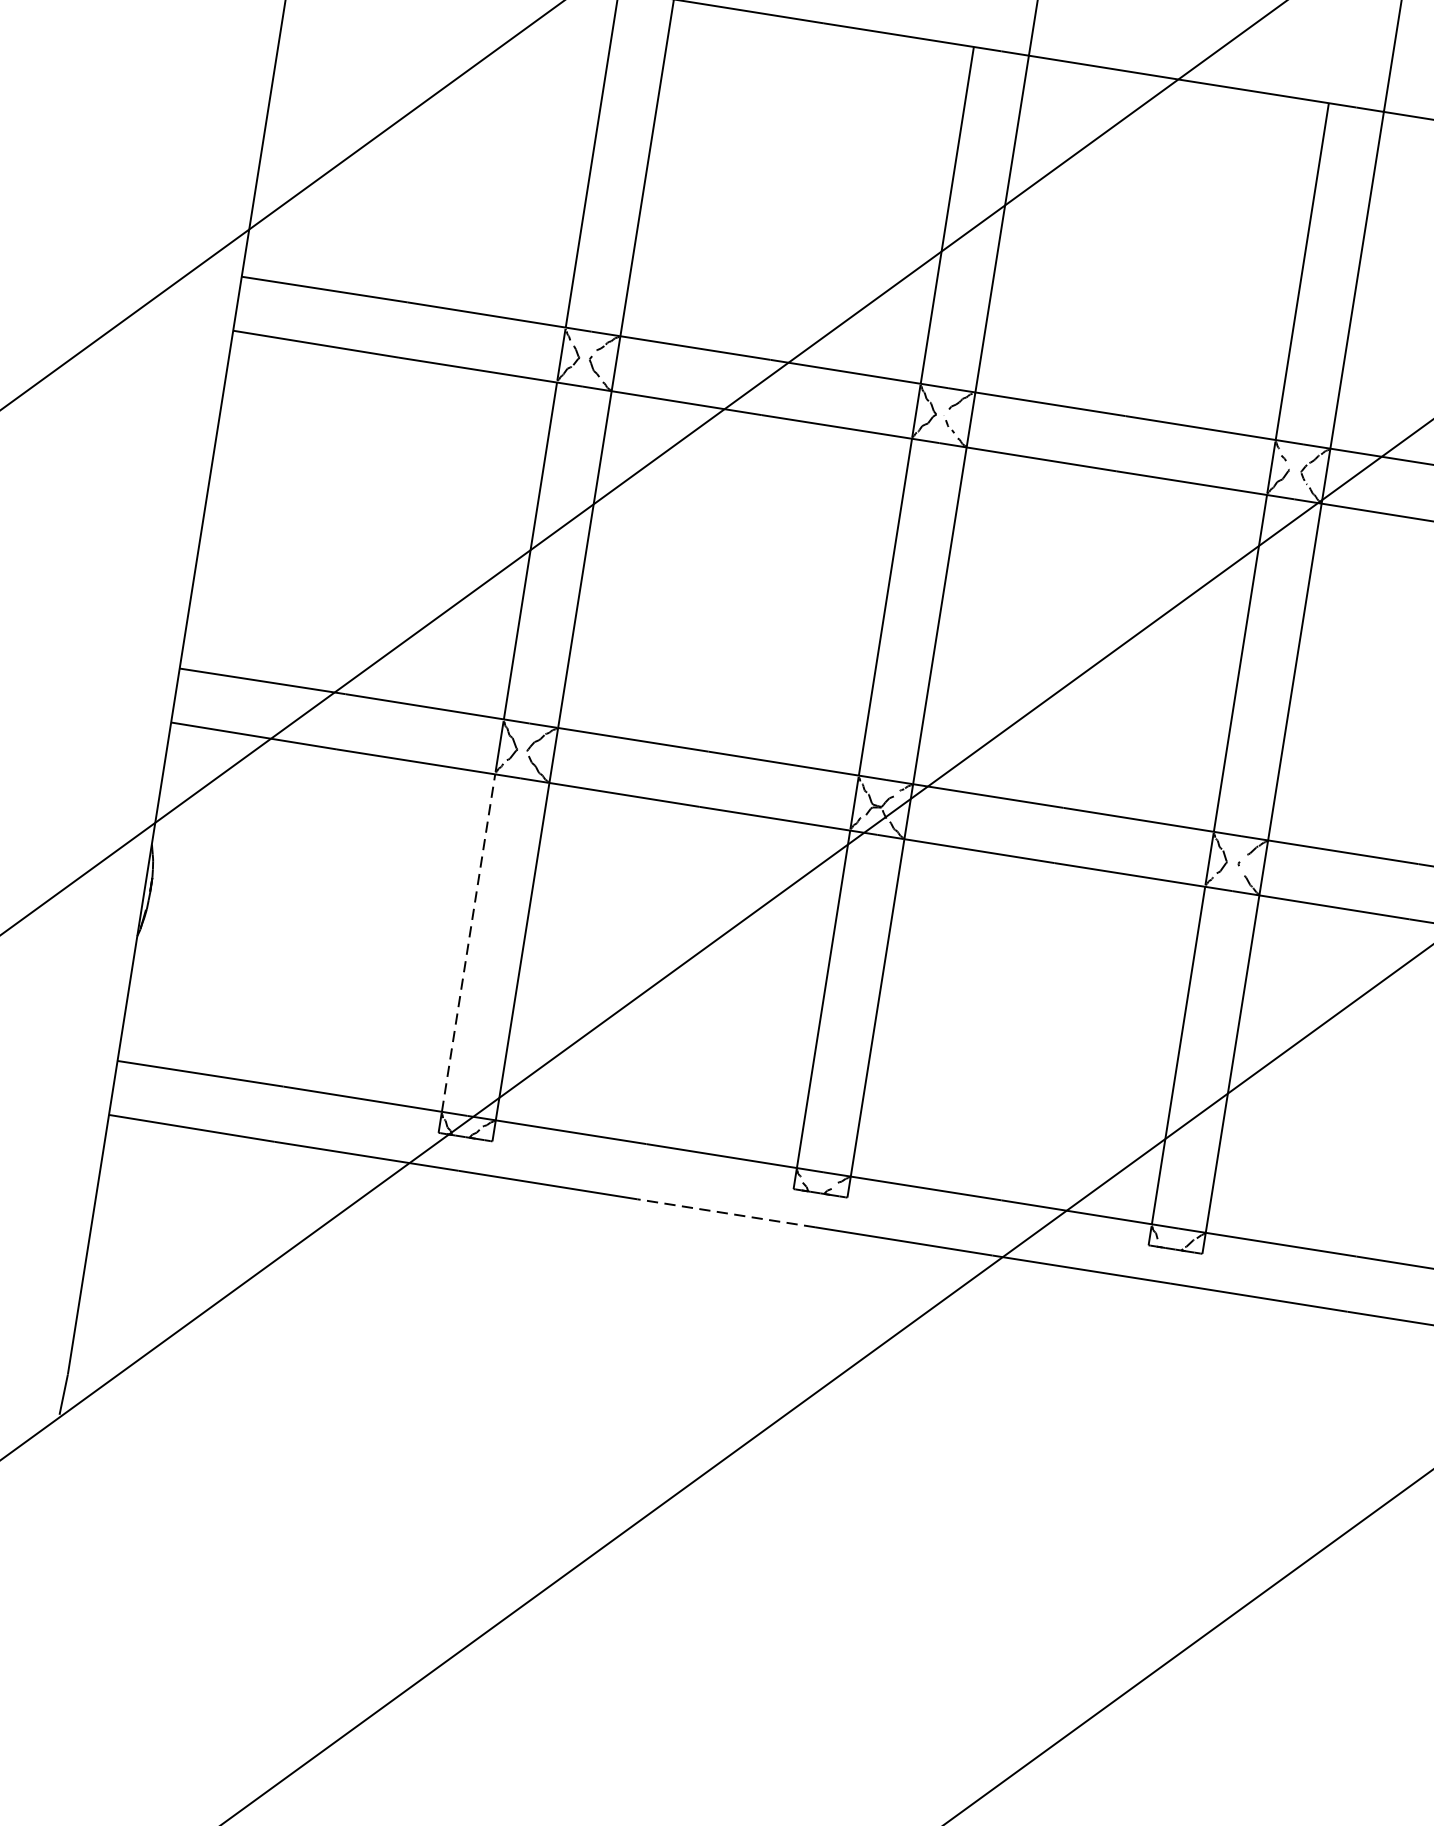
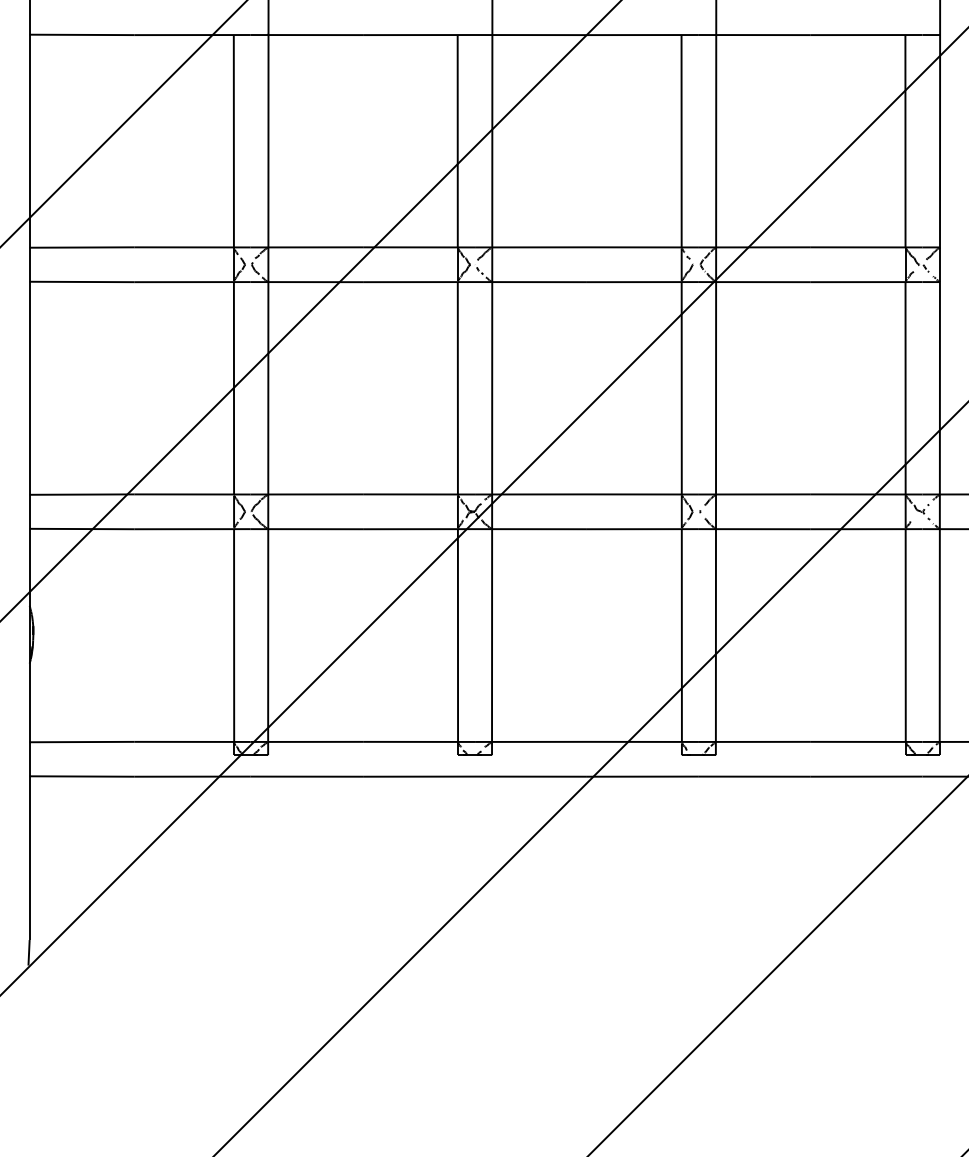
line: (469, 943) -> (234, 635), dashed -> solid
line: (727, 1213) -> (419, 776), dashed -> solid

